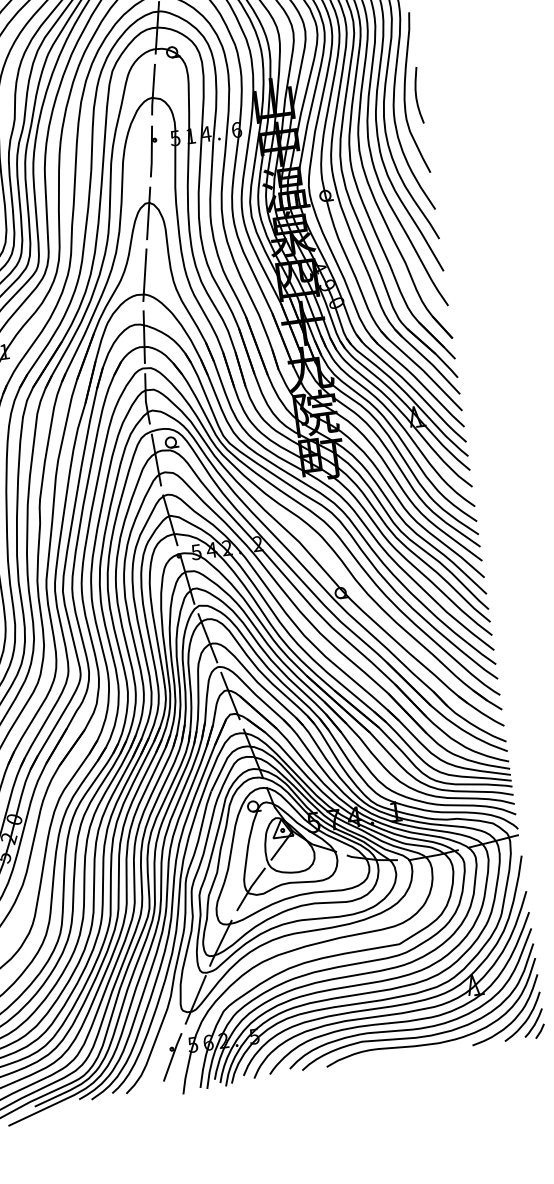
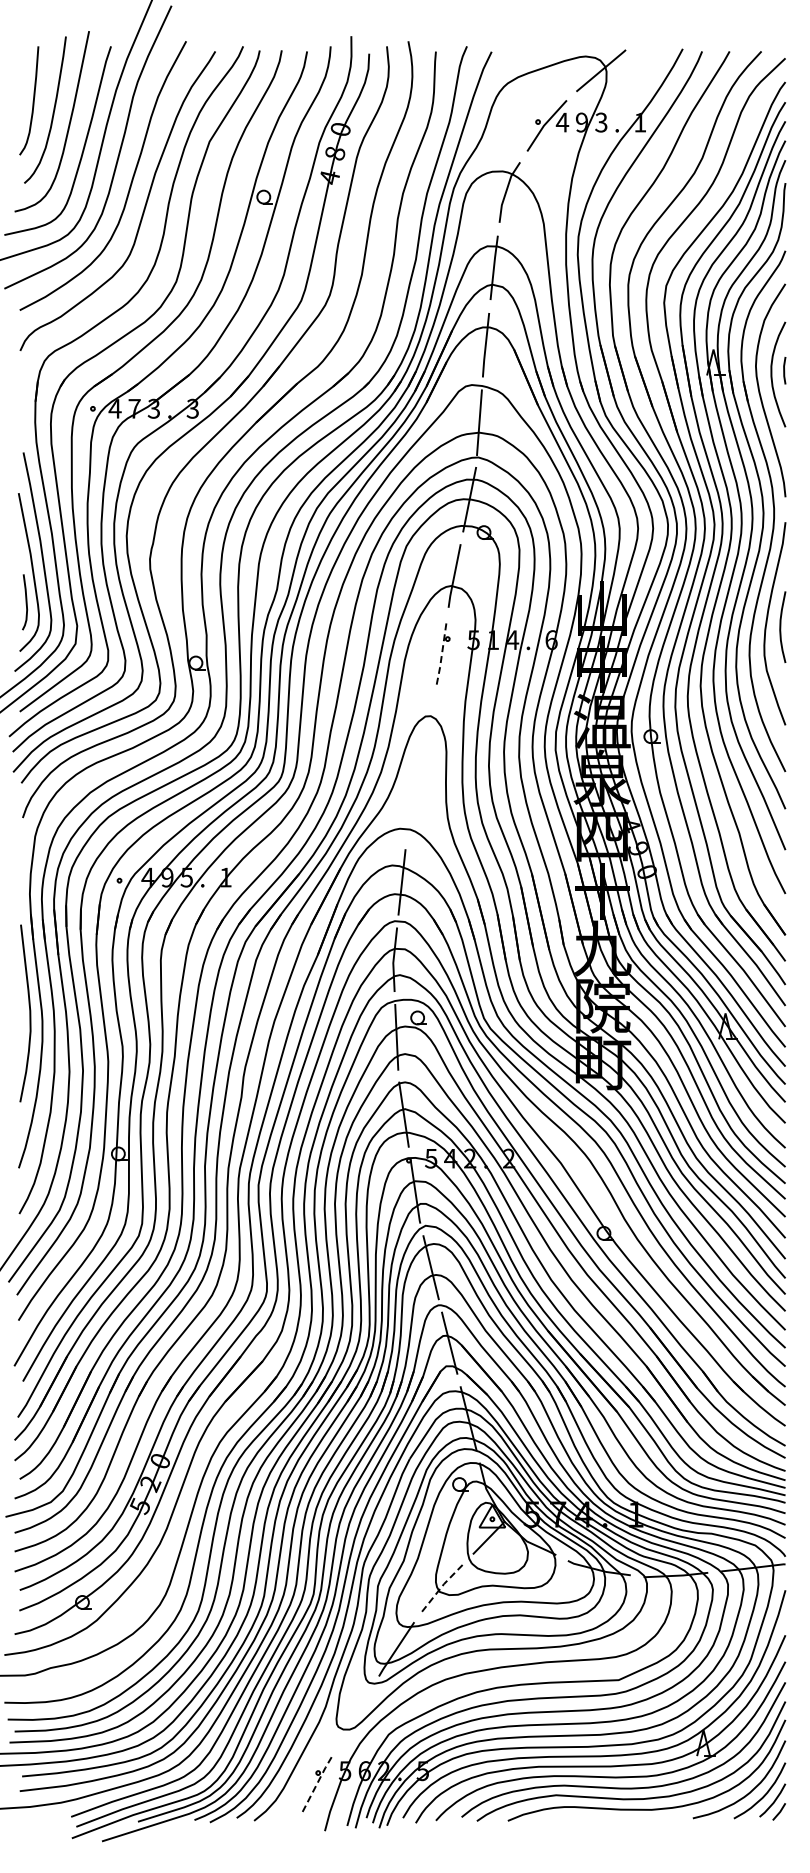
line: (152, 151) -> (442, 652), solid -> dashed
line: (148, 212) -> (427, 728), removed
line: (144, 275) -> (412, 805), removed
line: (250, 888) -> (442, 1585), solid -> dashed
line: (195, 999) -> (355, 1715), removed
line: (173, 1055) -> (318, 1781), solid -> dashed

